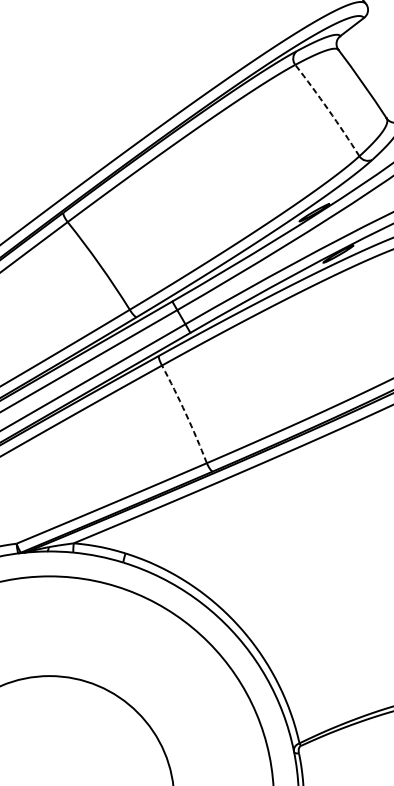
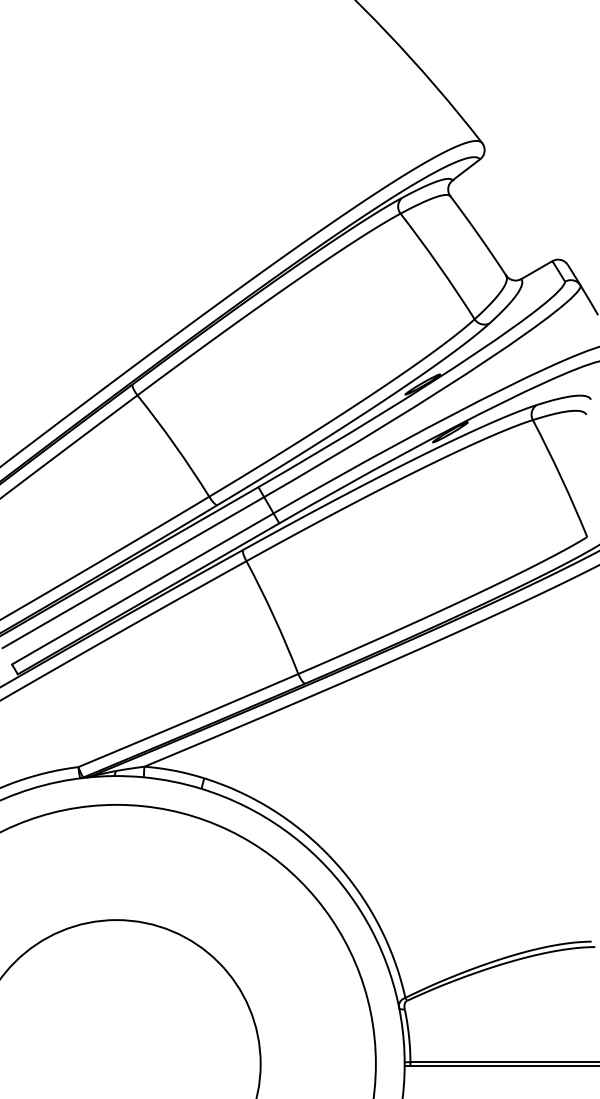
arc: (328, 109) -> (438, 265), dashed -> solid
arc: (186, 413) -> (274, 616), dashed -> solid

